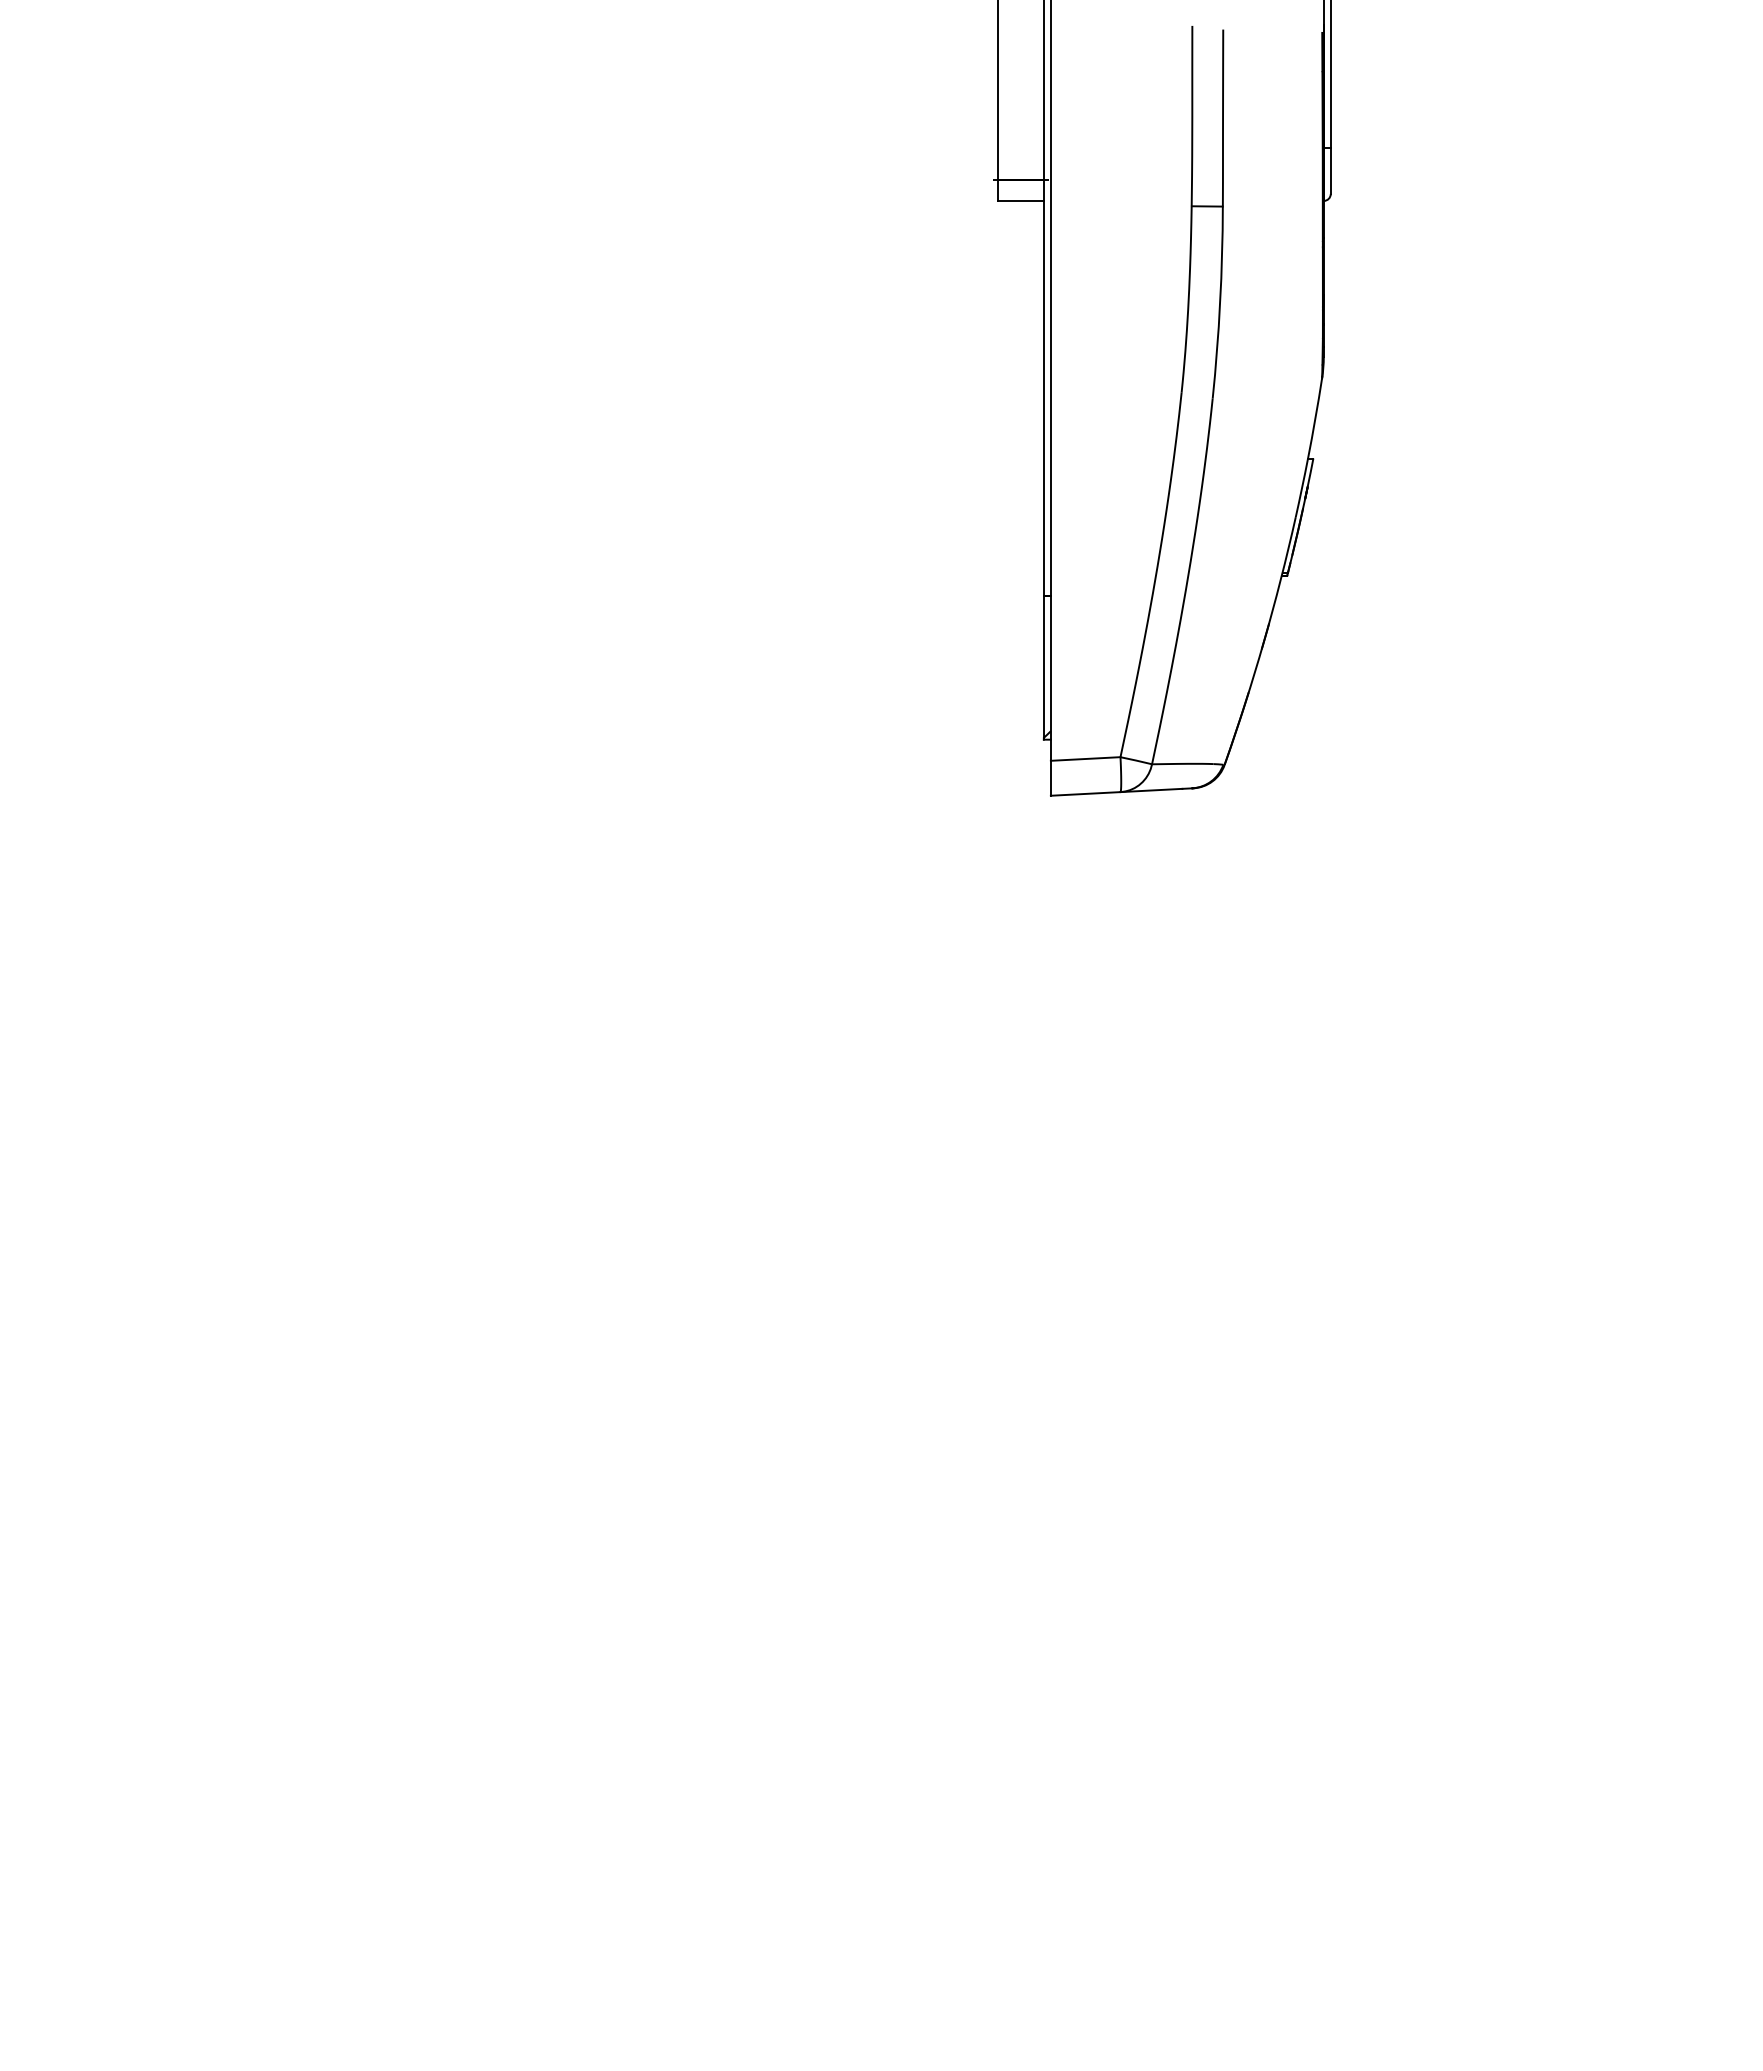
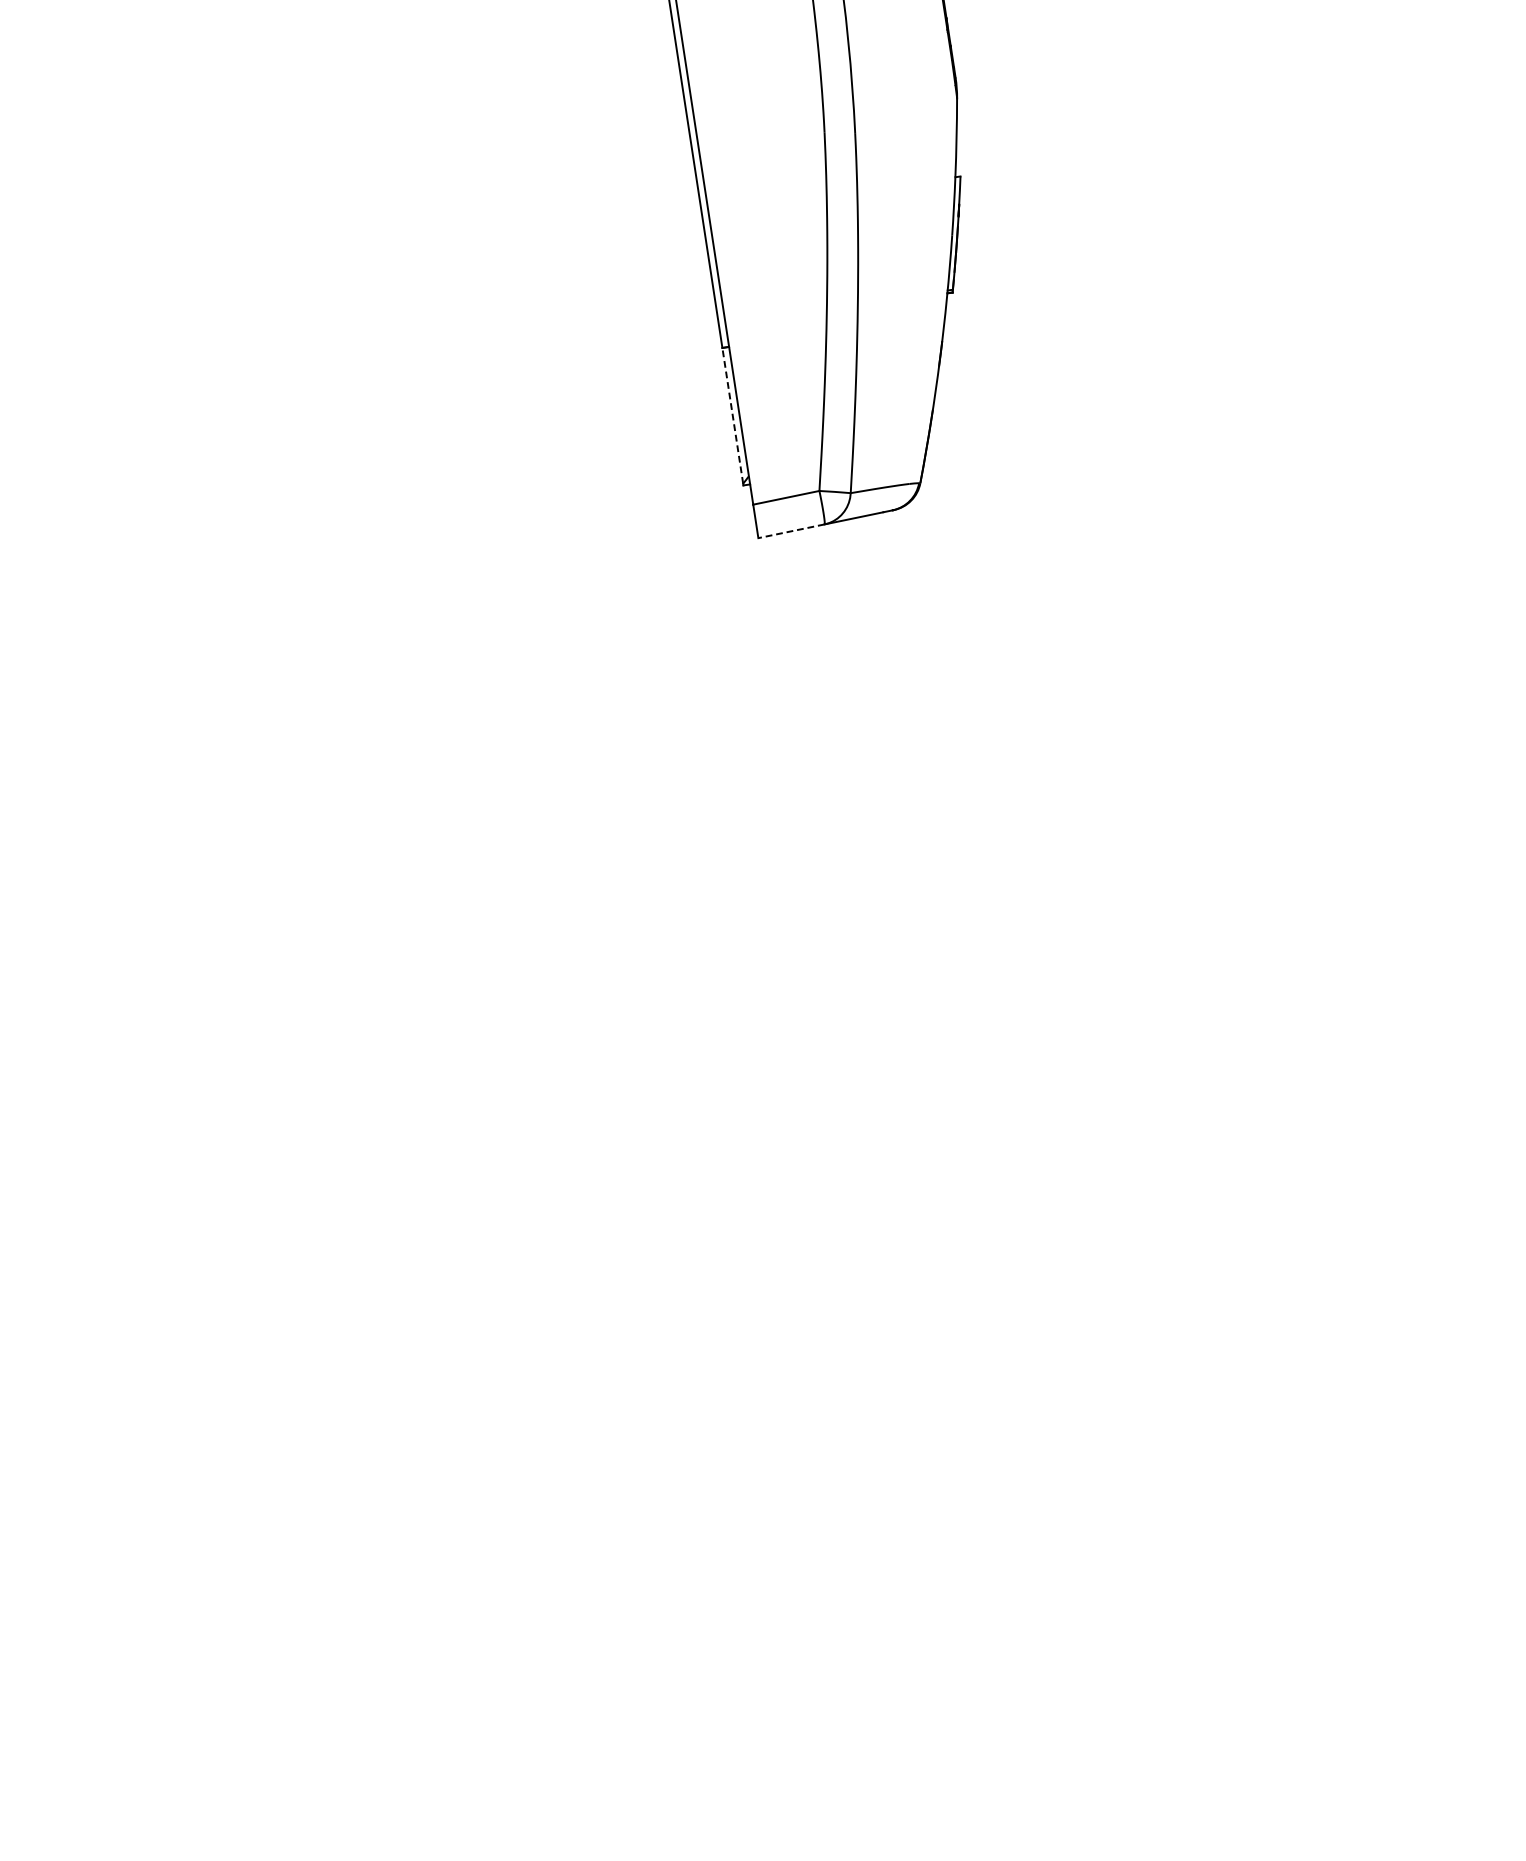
line: (1043, 667) -> (732, 416), solid -> dashed
line: (1085, 793) -> (791, 530), solid -> dashed

